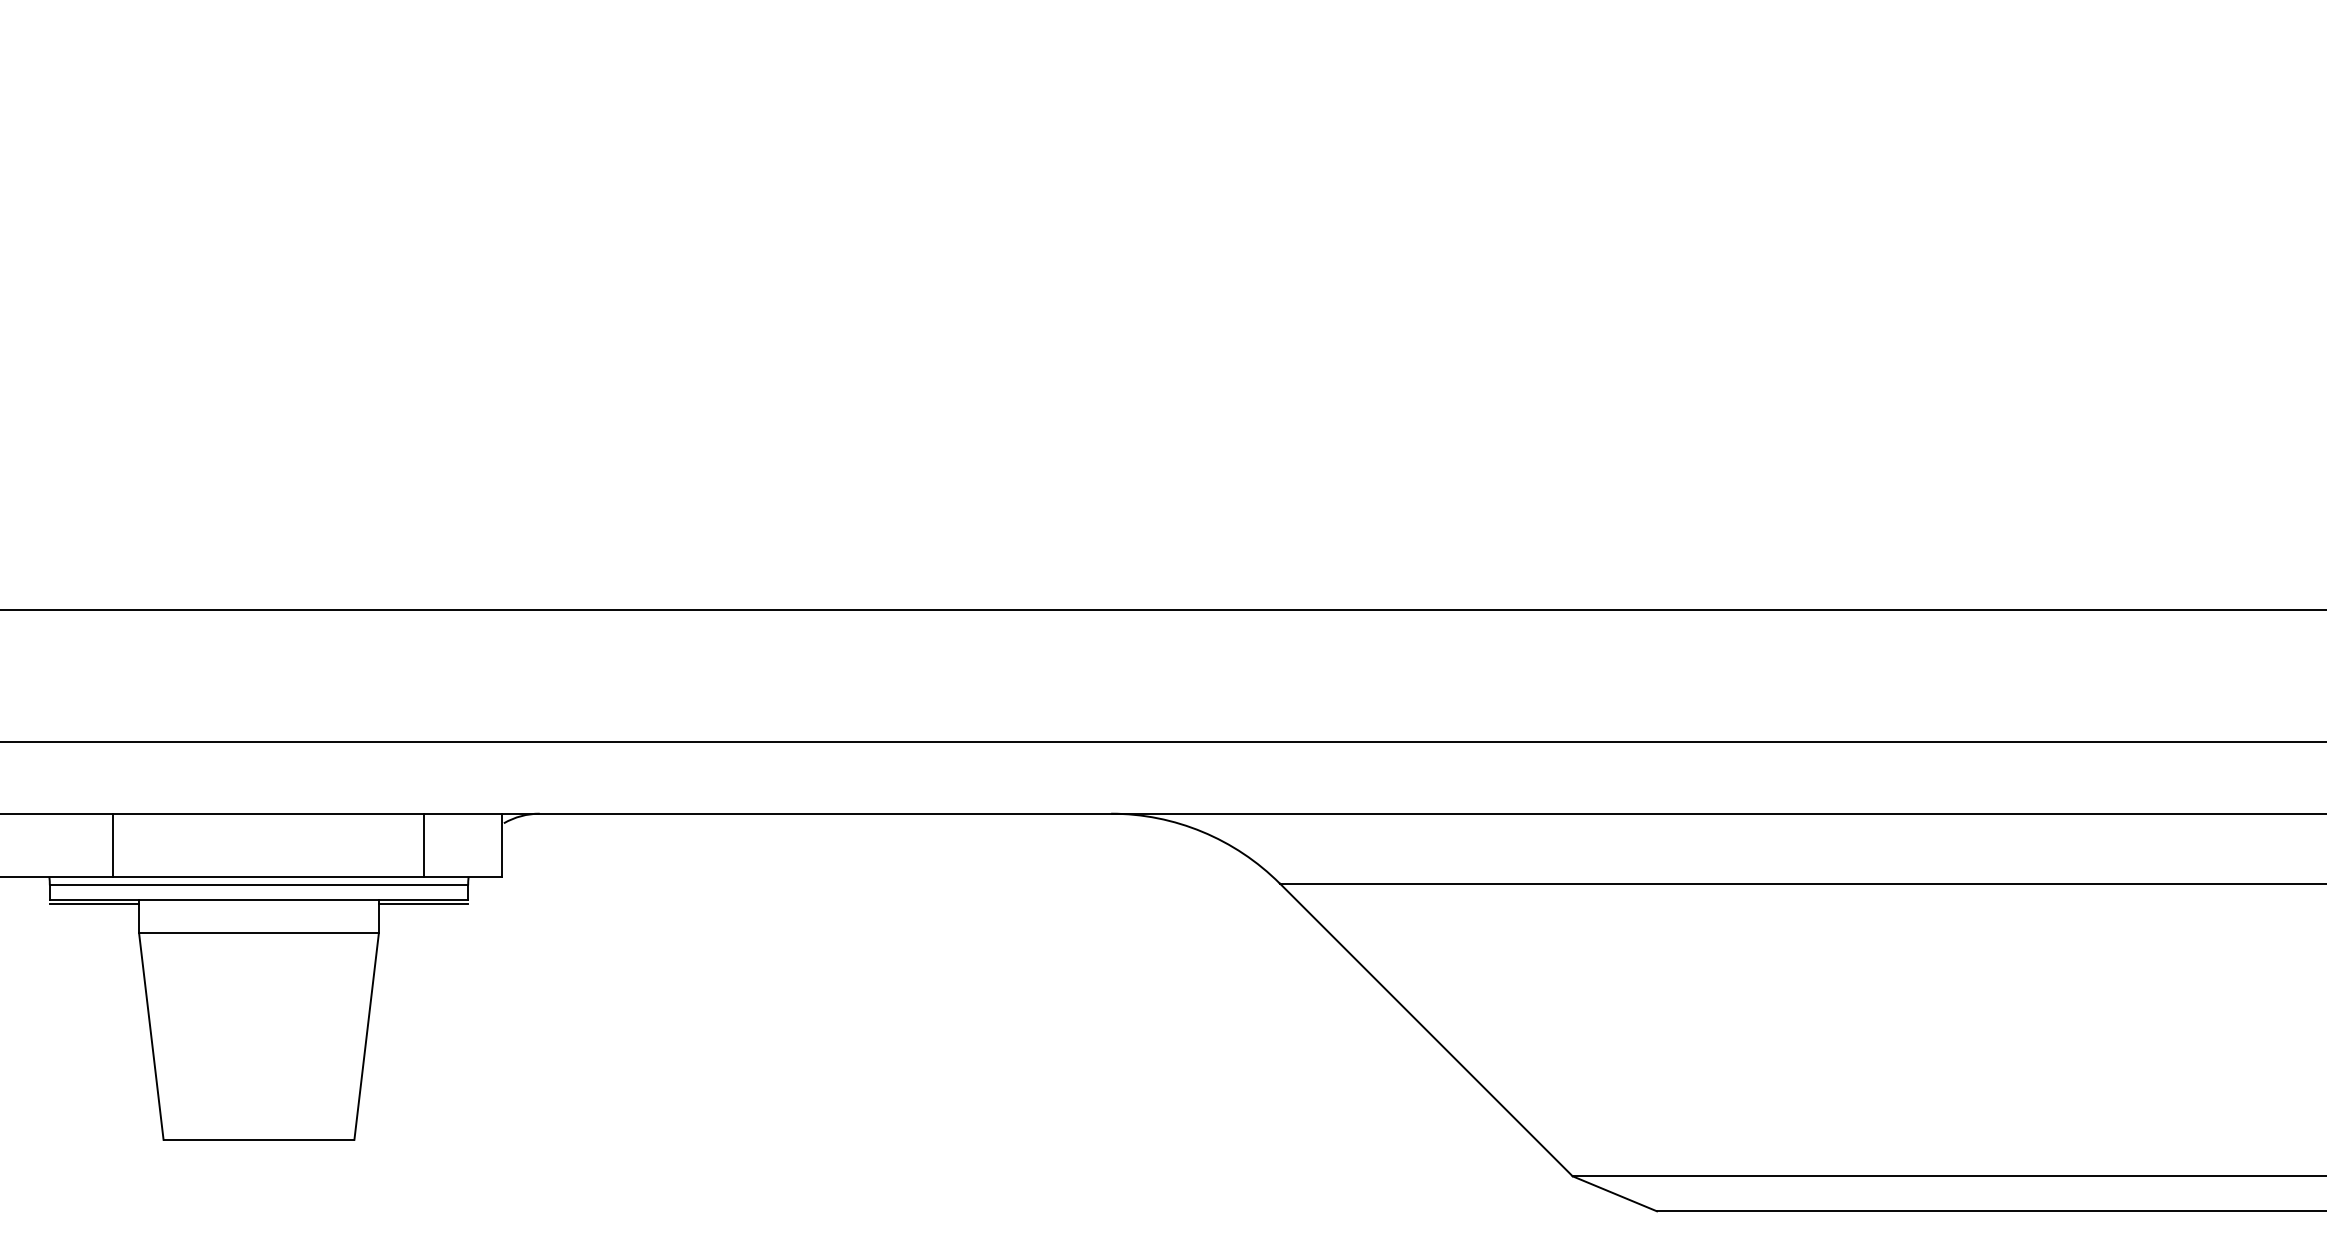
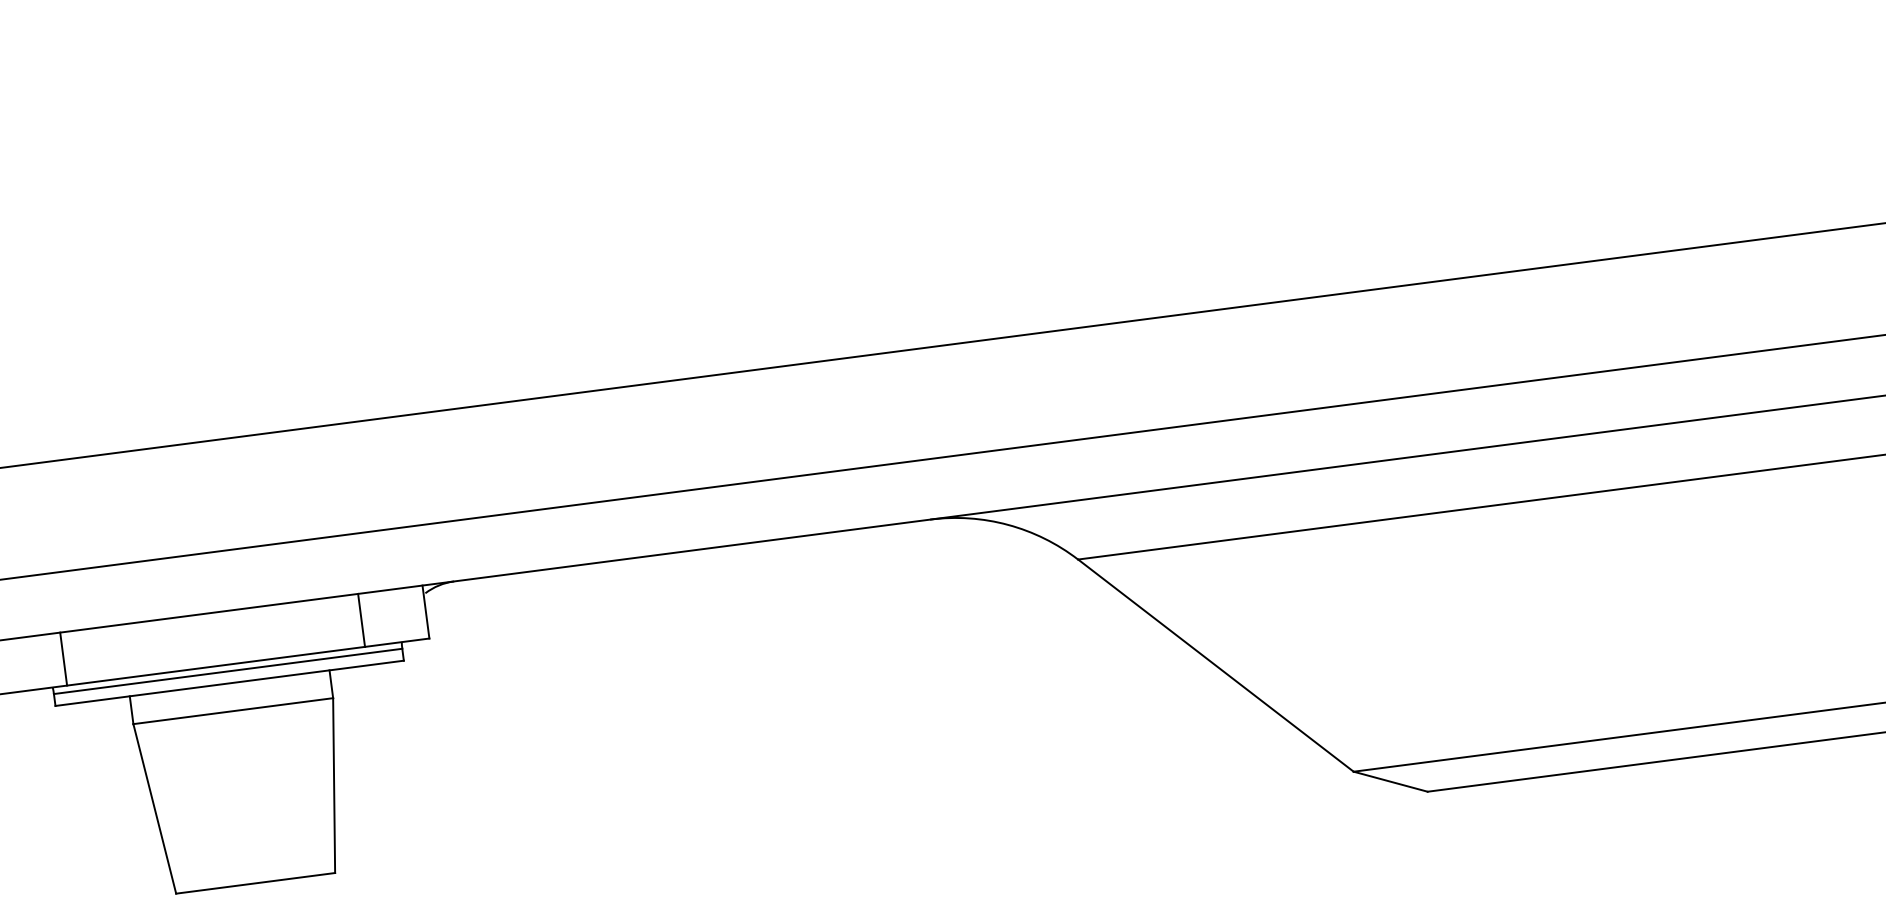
line: (112, 845) -> (63, 659), moved
line: (94, 904) -> (93, 705), removed
line: (423, 904) -> (367, 669), removed

